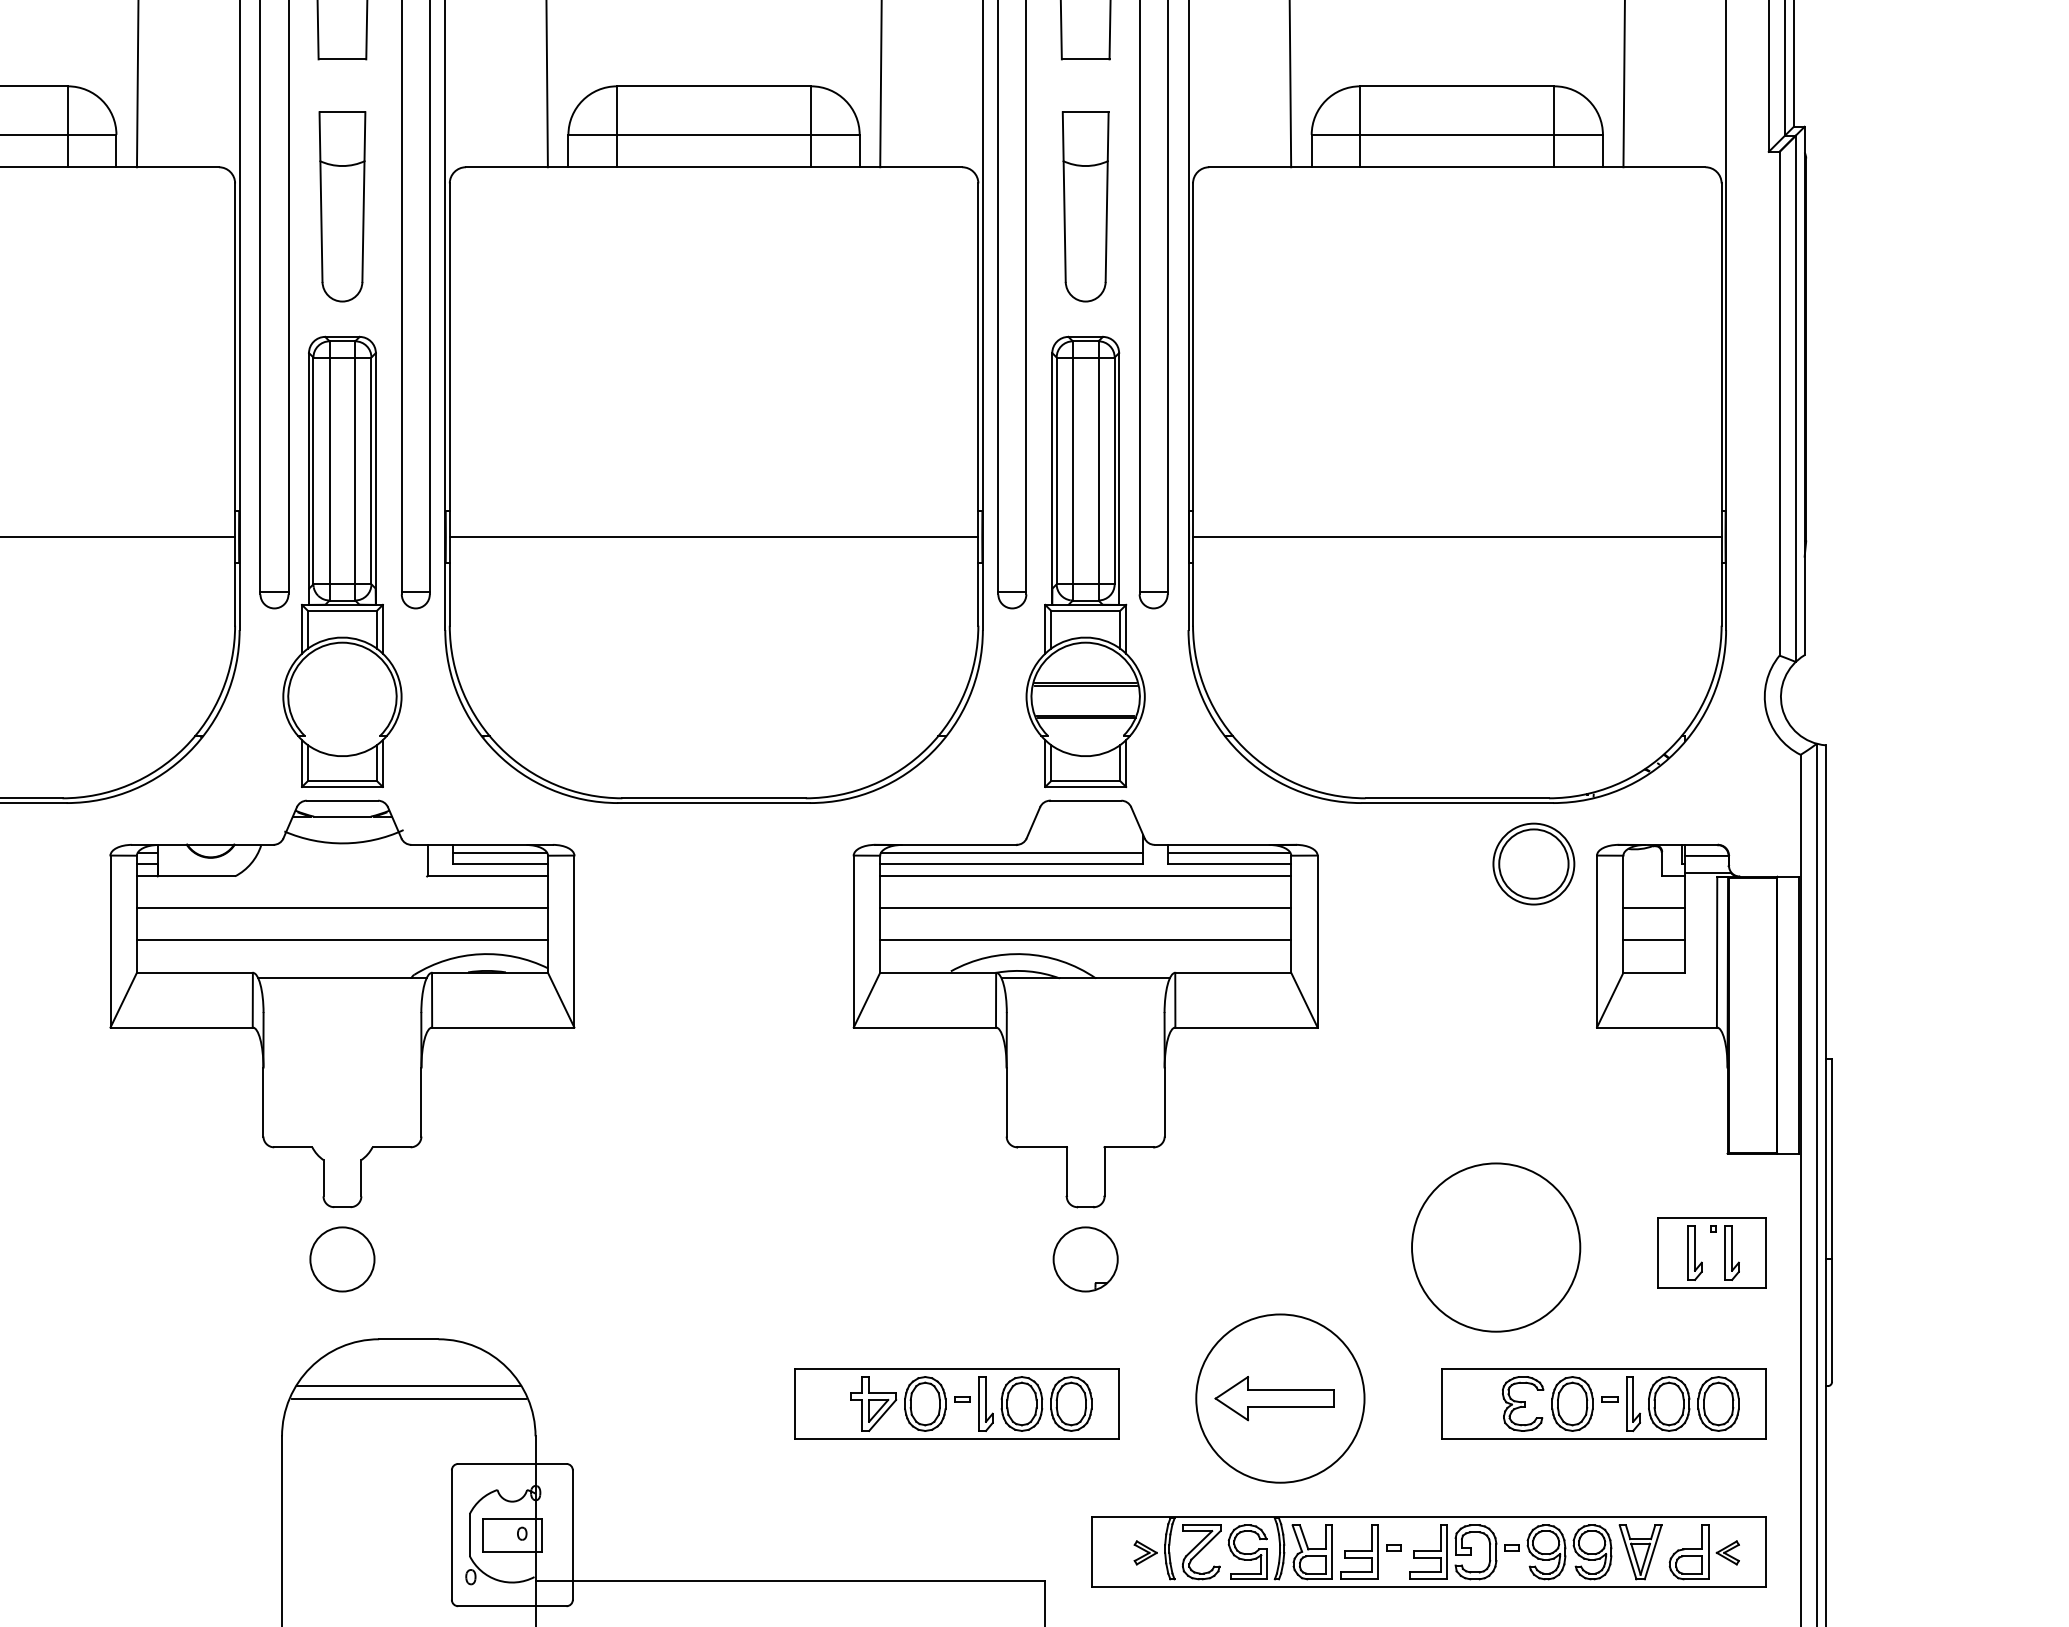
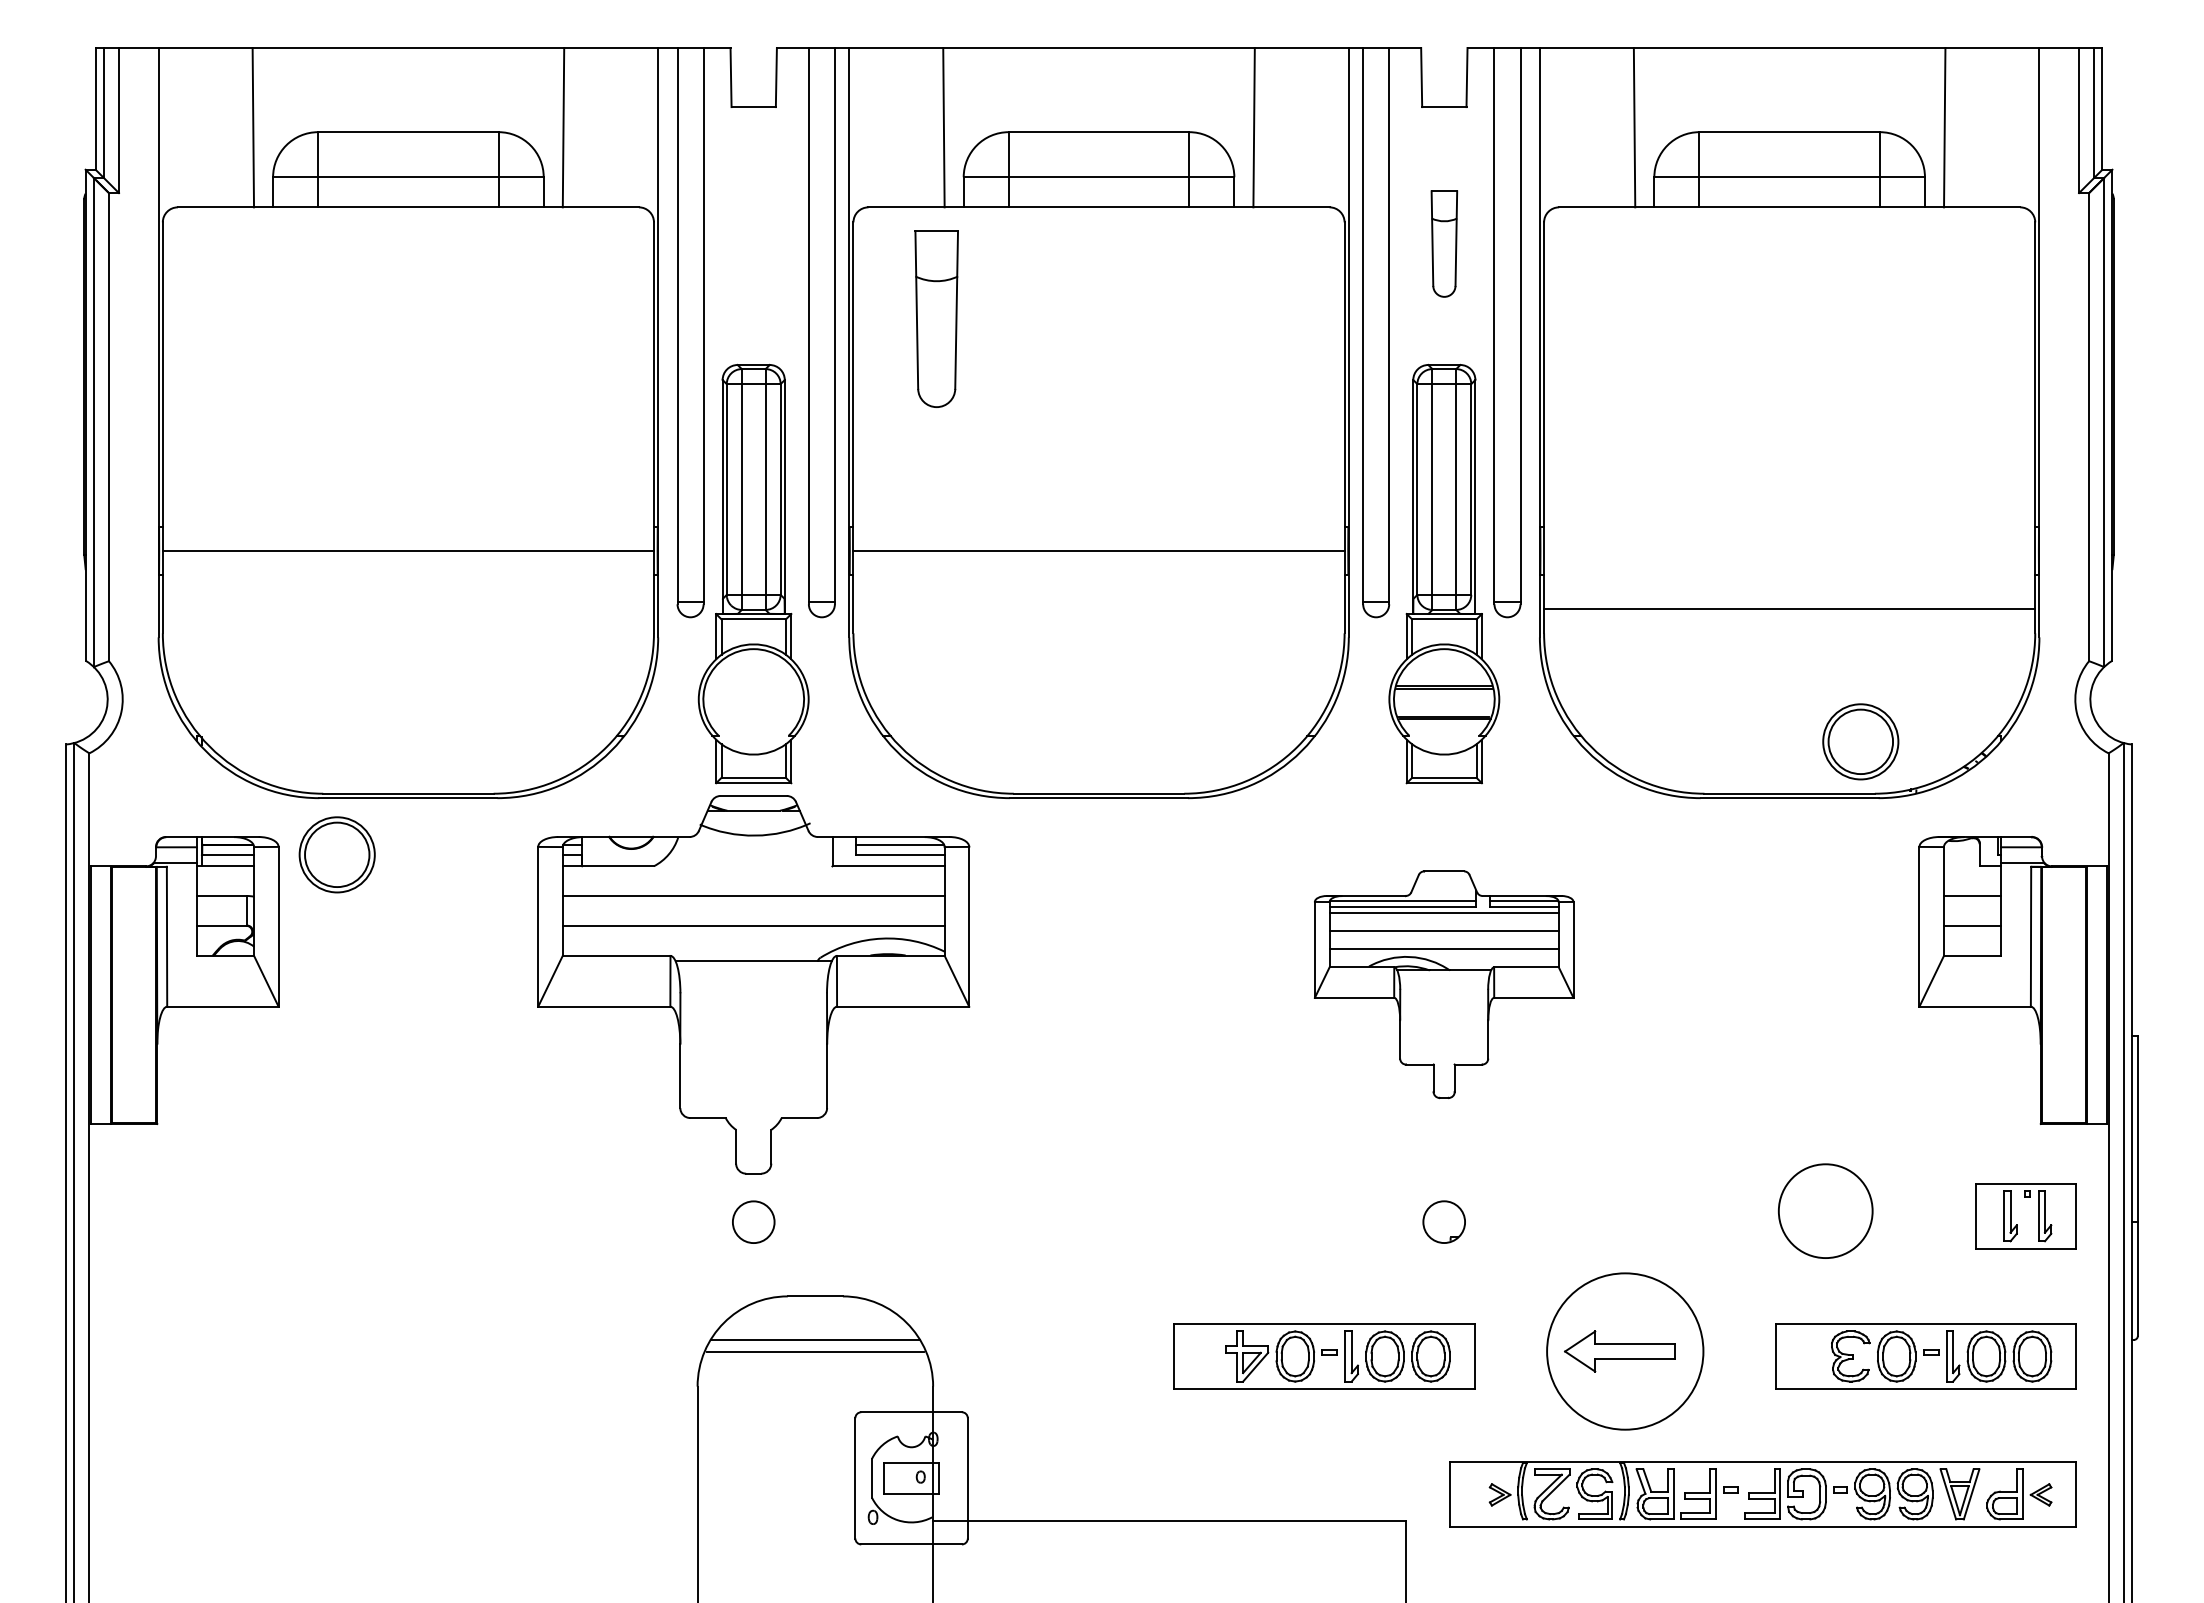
part: (342, 206) -> (936, 318), moved
part: (1085, 206) -> (1444, 243), size x0.6
line: (1457, 537) -> (1789, 609), moved
part: (1533, 863) -> (1860, 741), moved
part: (1084, 1003) -> (1443, 984), size x0.6
circle: (1495, 1247) -> (1825, 1211), size x0.6
part: (1084, 1258) -> (1443, 1221), size x0.7
circle: (342, 1259) -> (753, 1222), size x0.7

